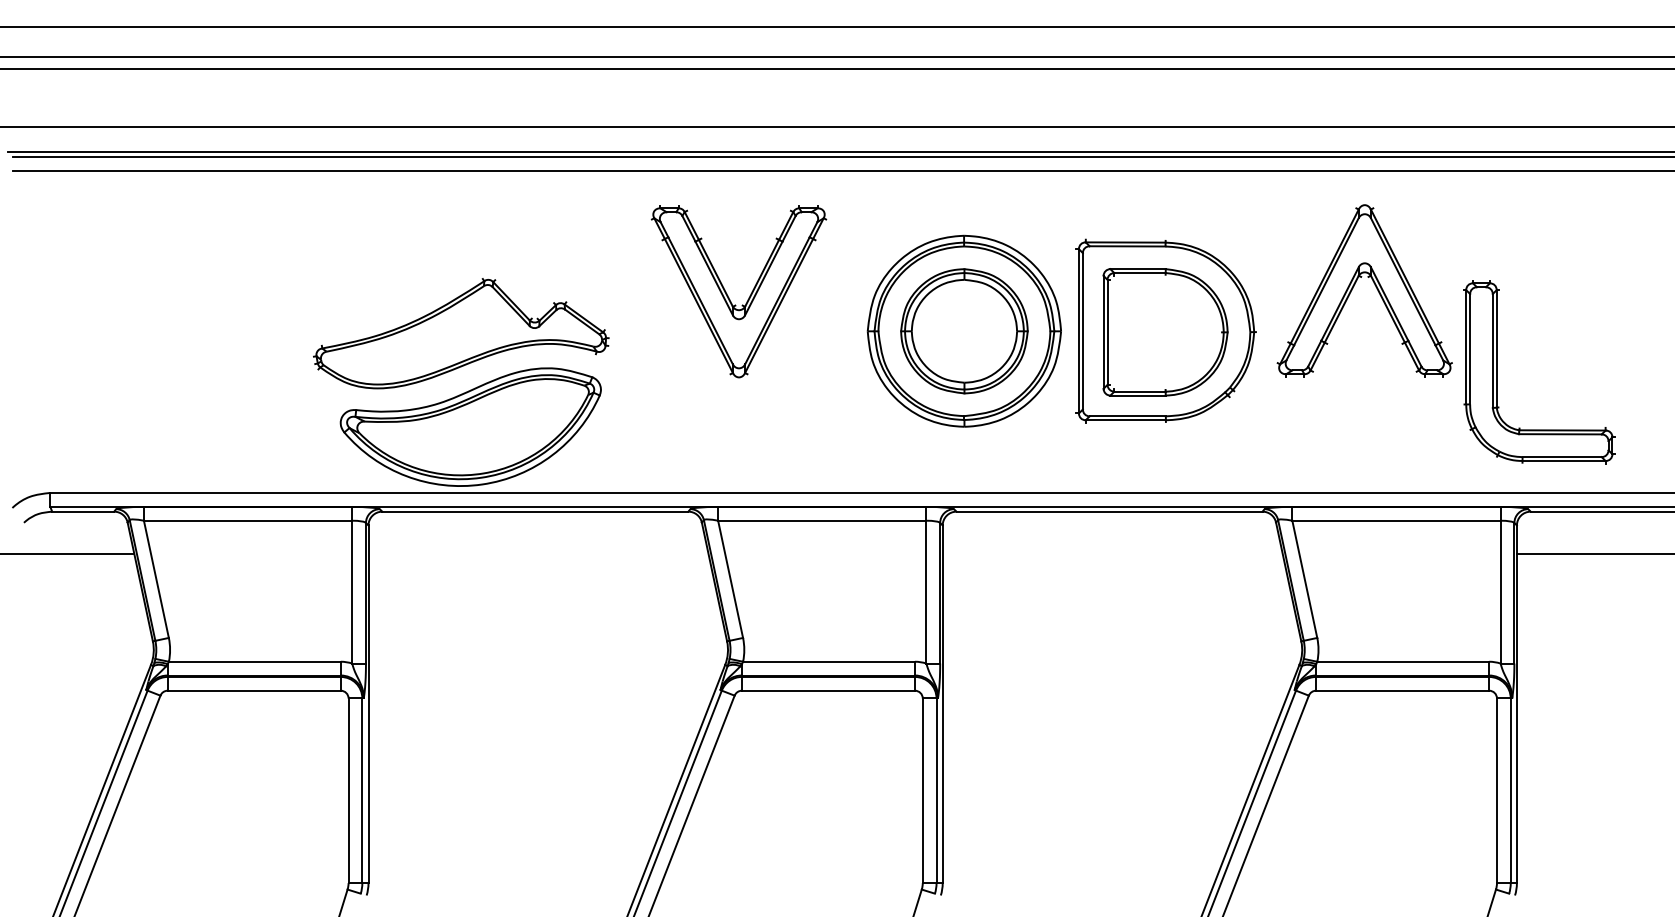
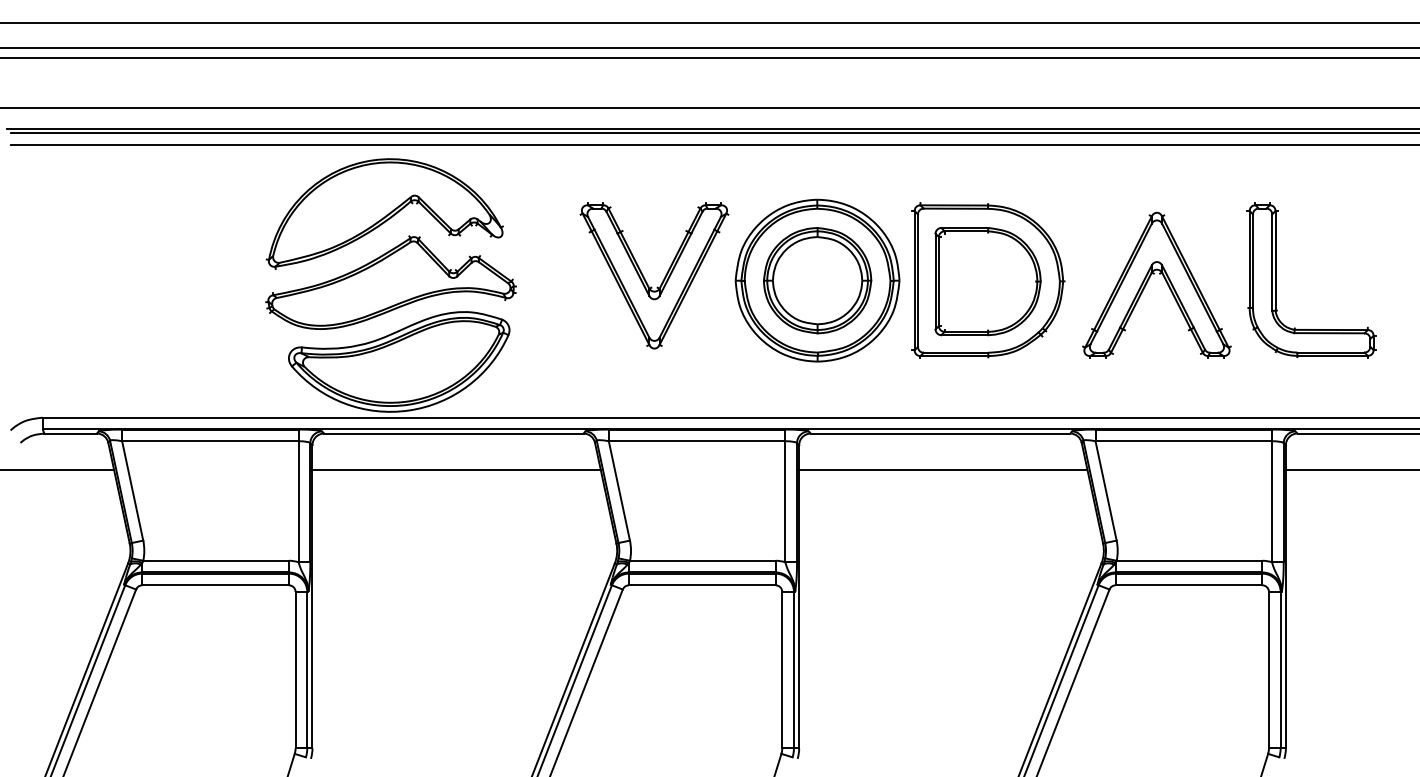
part: (453, 252) -> (384, 213), added
part: (1354, 286) -> (1148, 281), moved
part: (728, 295) -> (645, 279), moved
part: (1497, 372) -> (1276, 280), moved
line: (538, 554) -> (456, 469), added
line: (1112, 554) -> (943, 469), added

